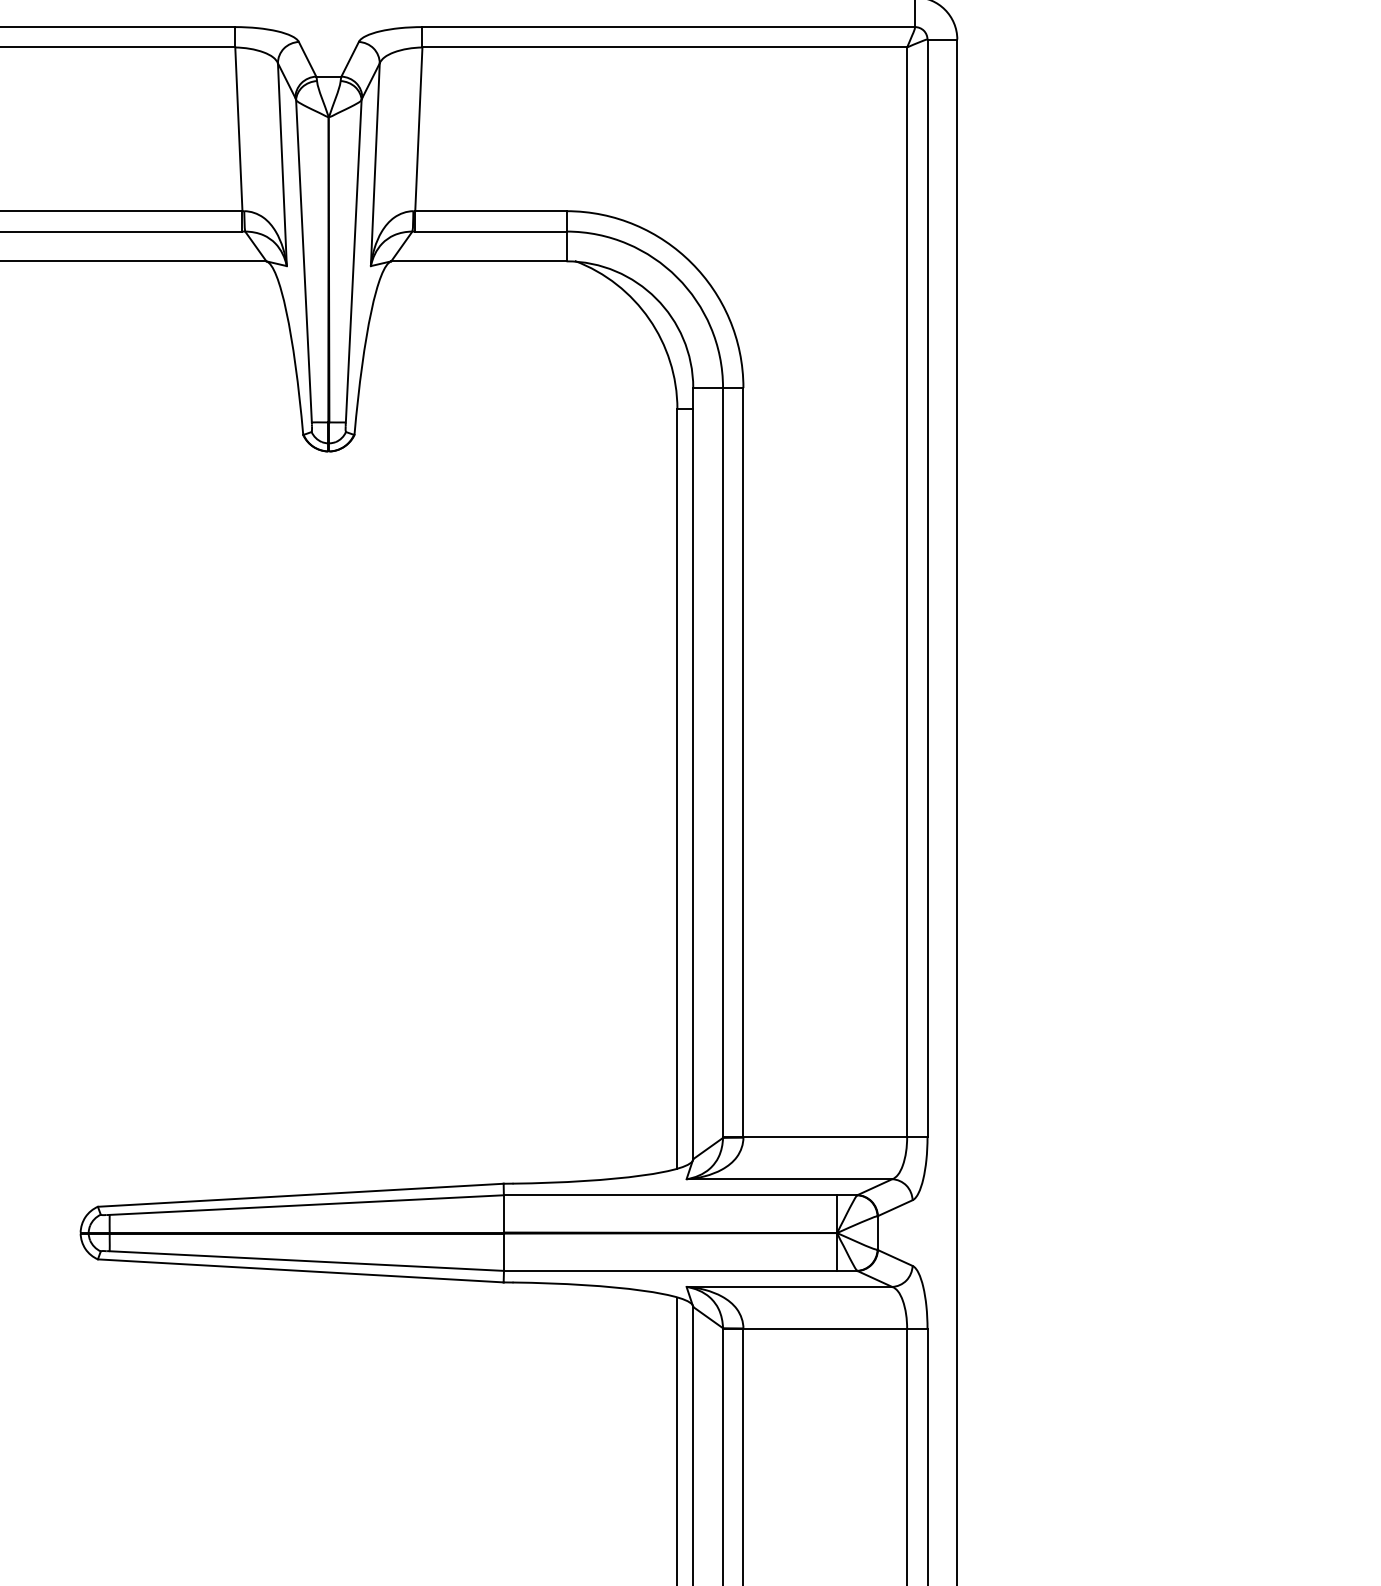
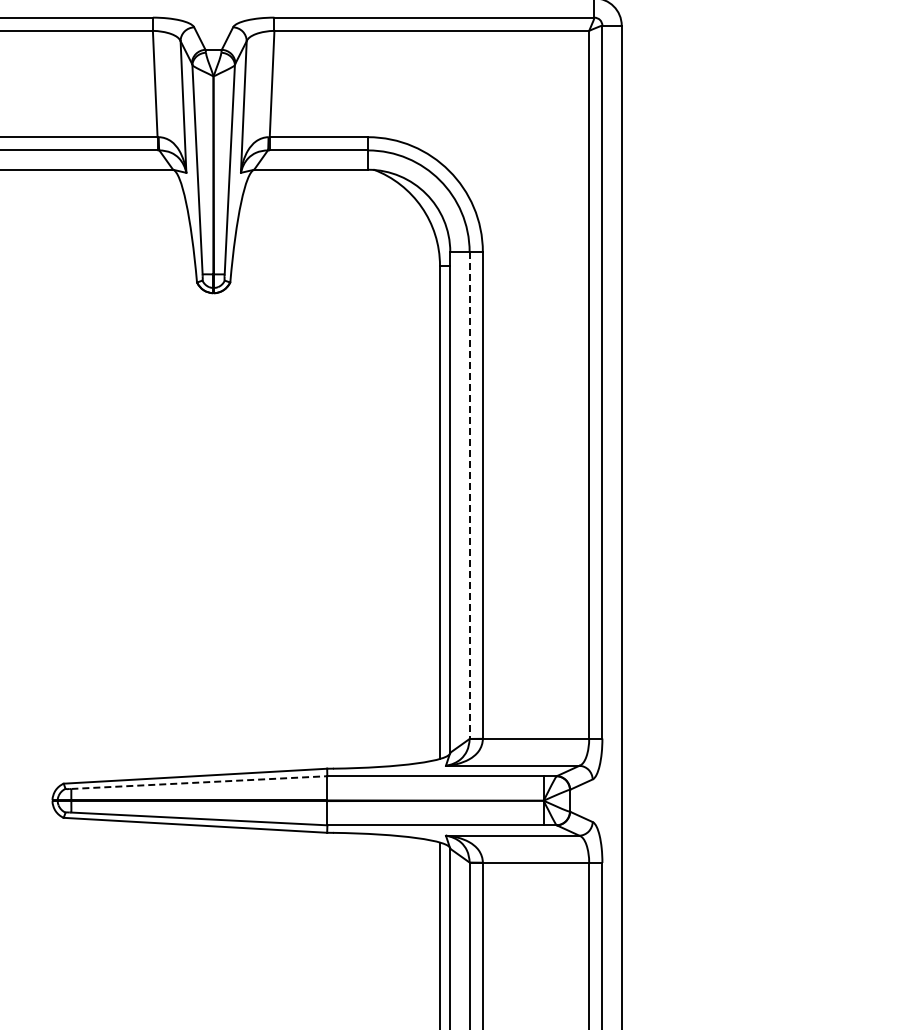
line: (722, 764) -> (469, 496), solid -> dashed
line: (307, 1204) -> (199, 782), solid -> dashed

